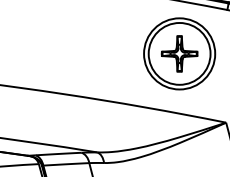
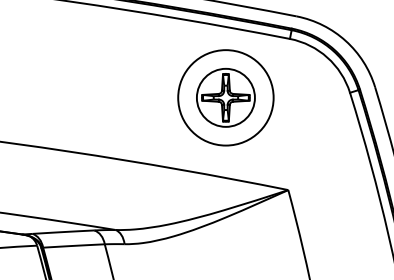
circle: (179, 53) -> (225, 97), size x0.7

